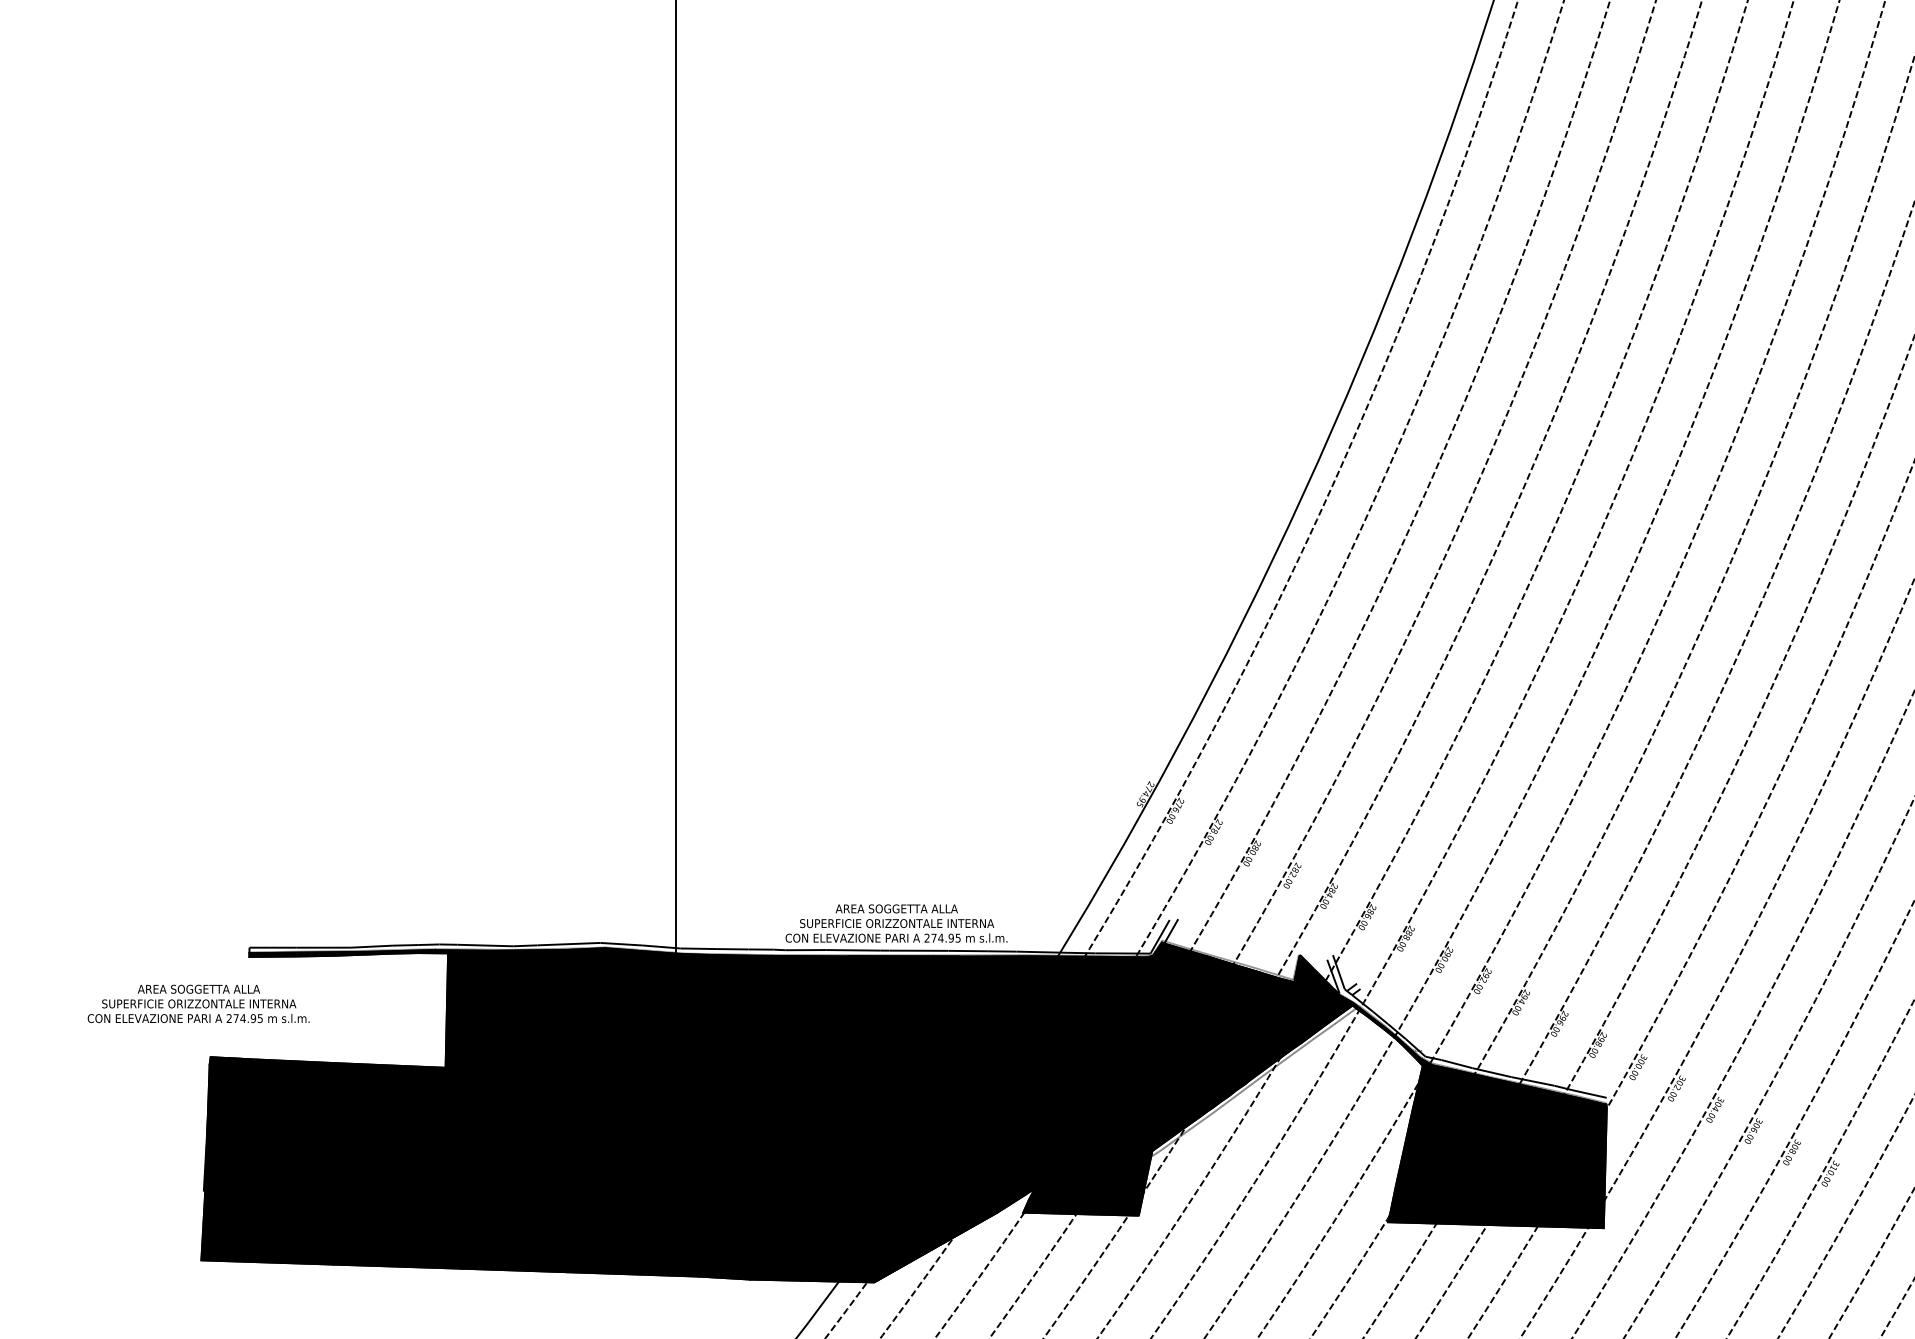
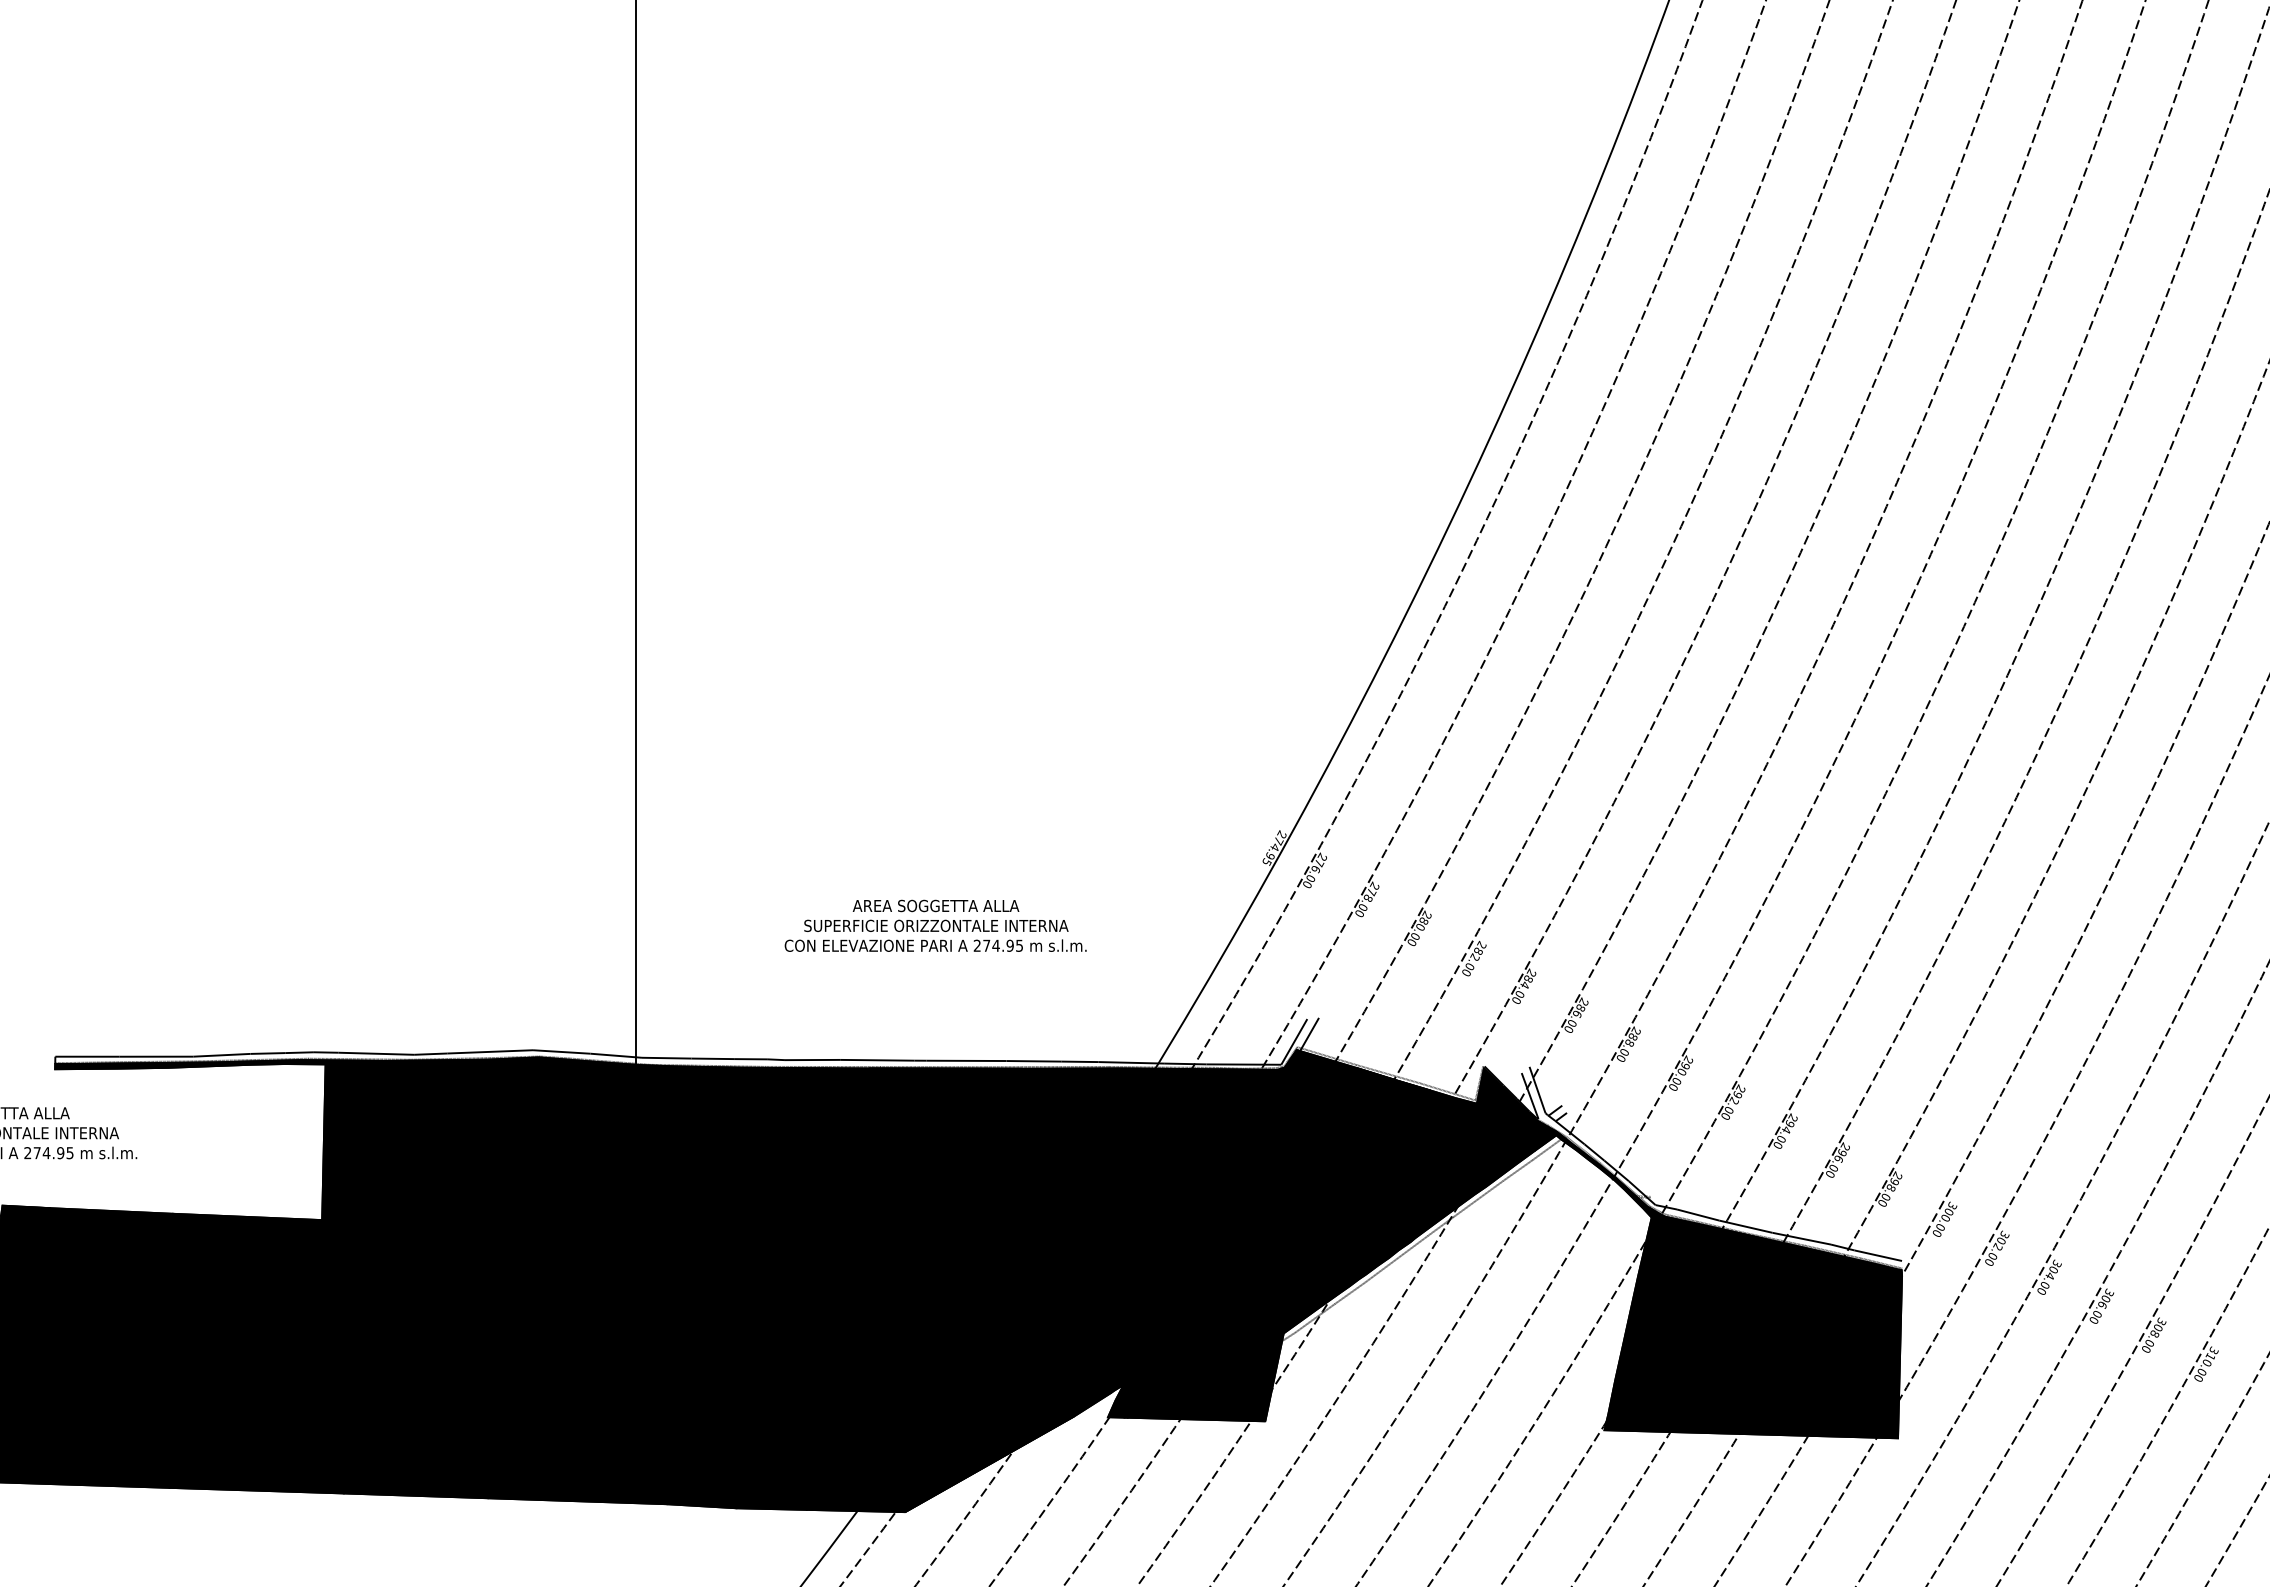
text: (896, 923) -> (935, 925), moved

